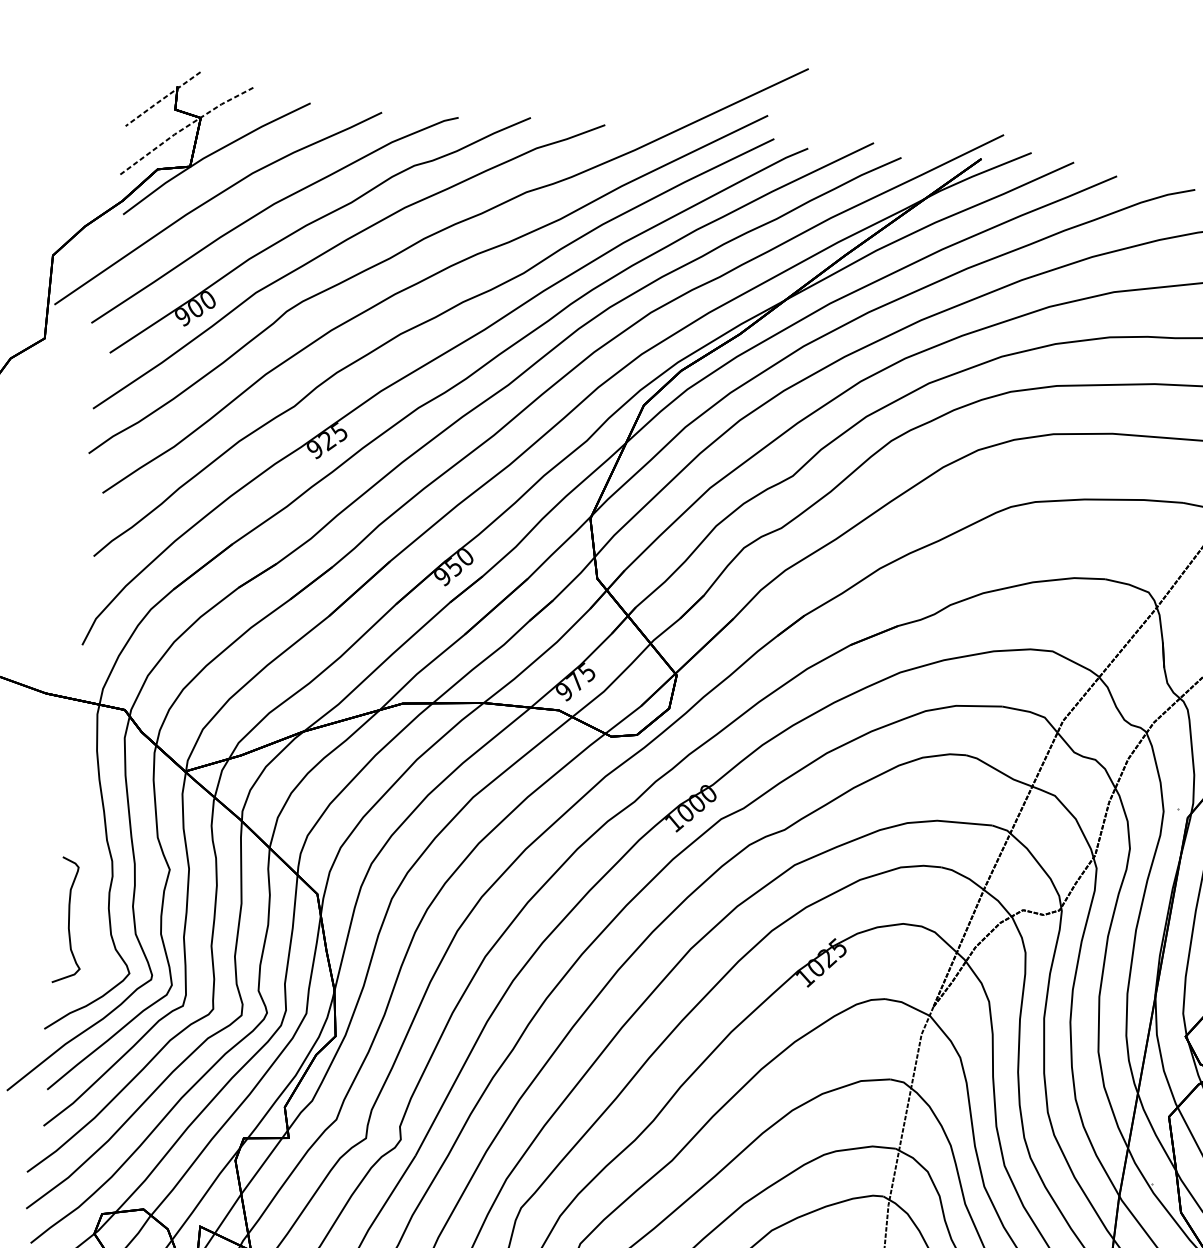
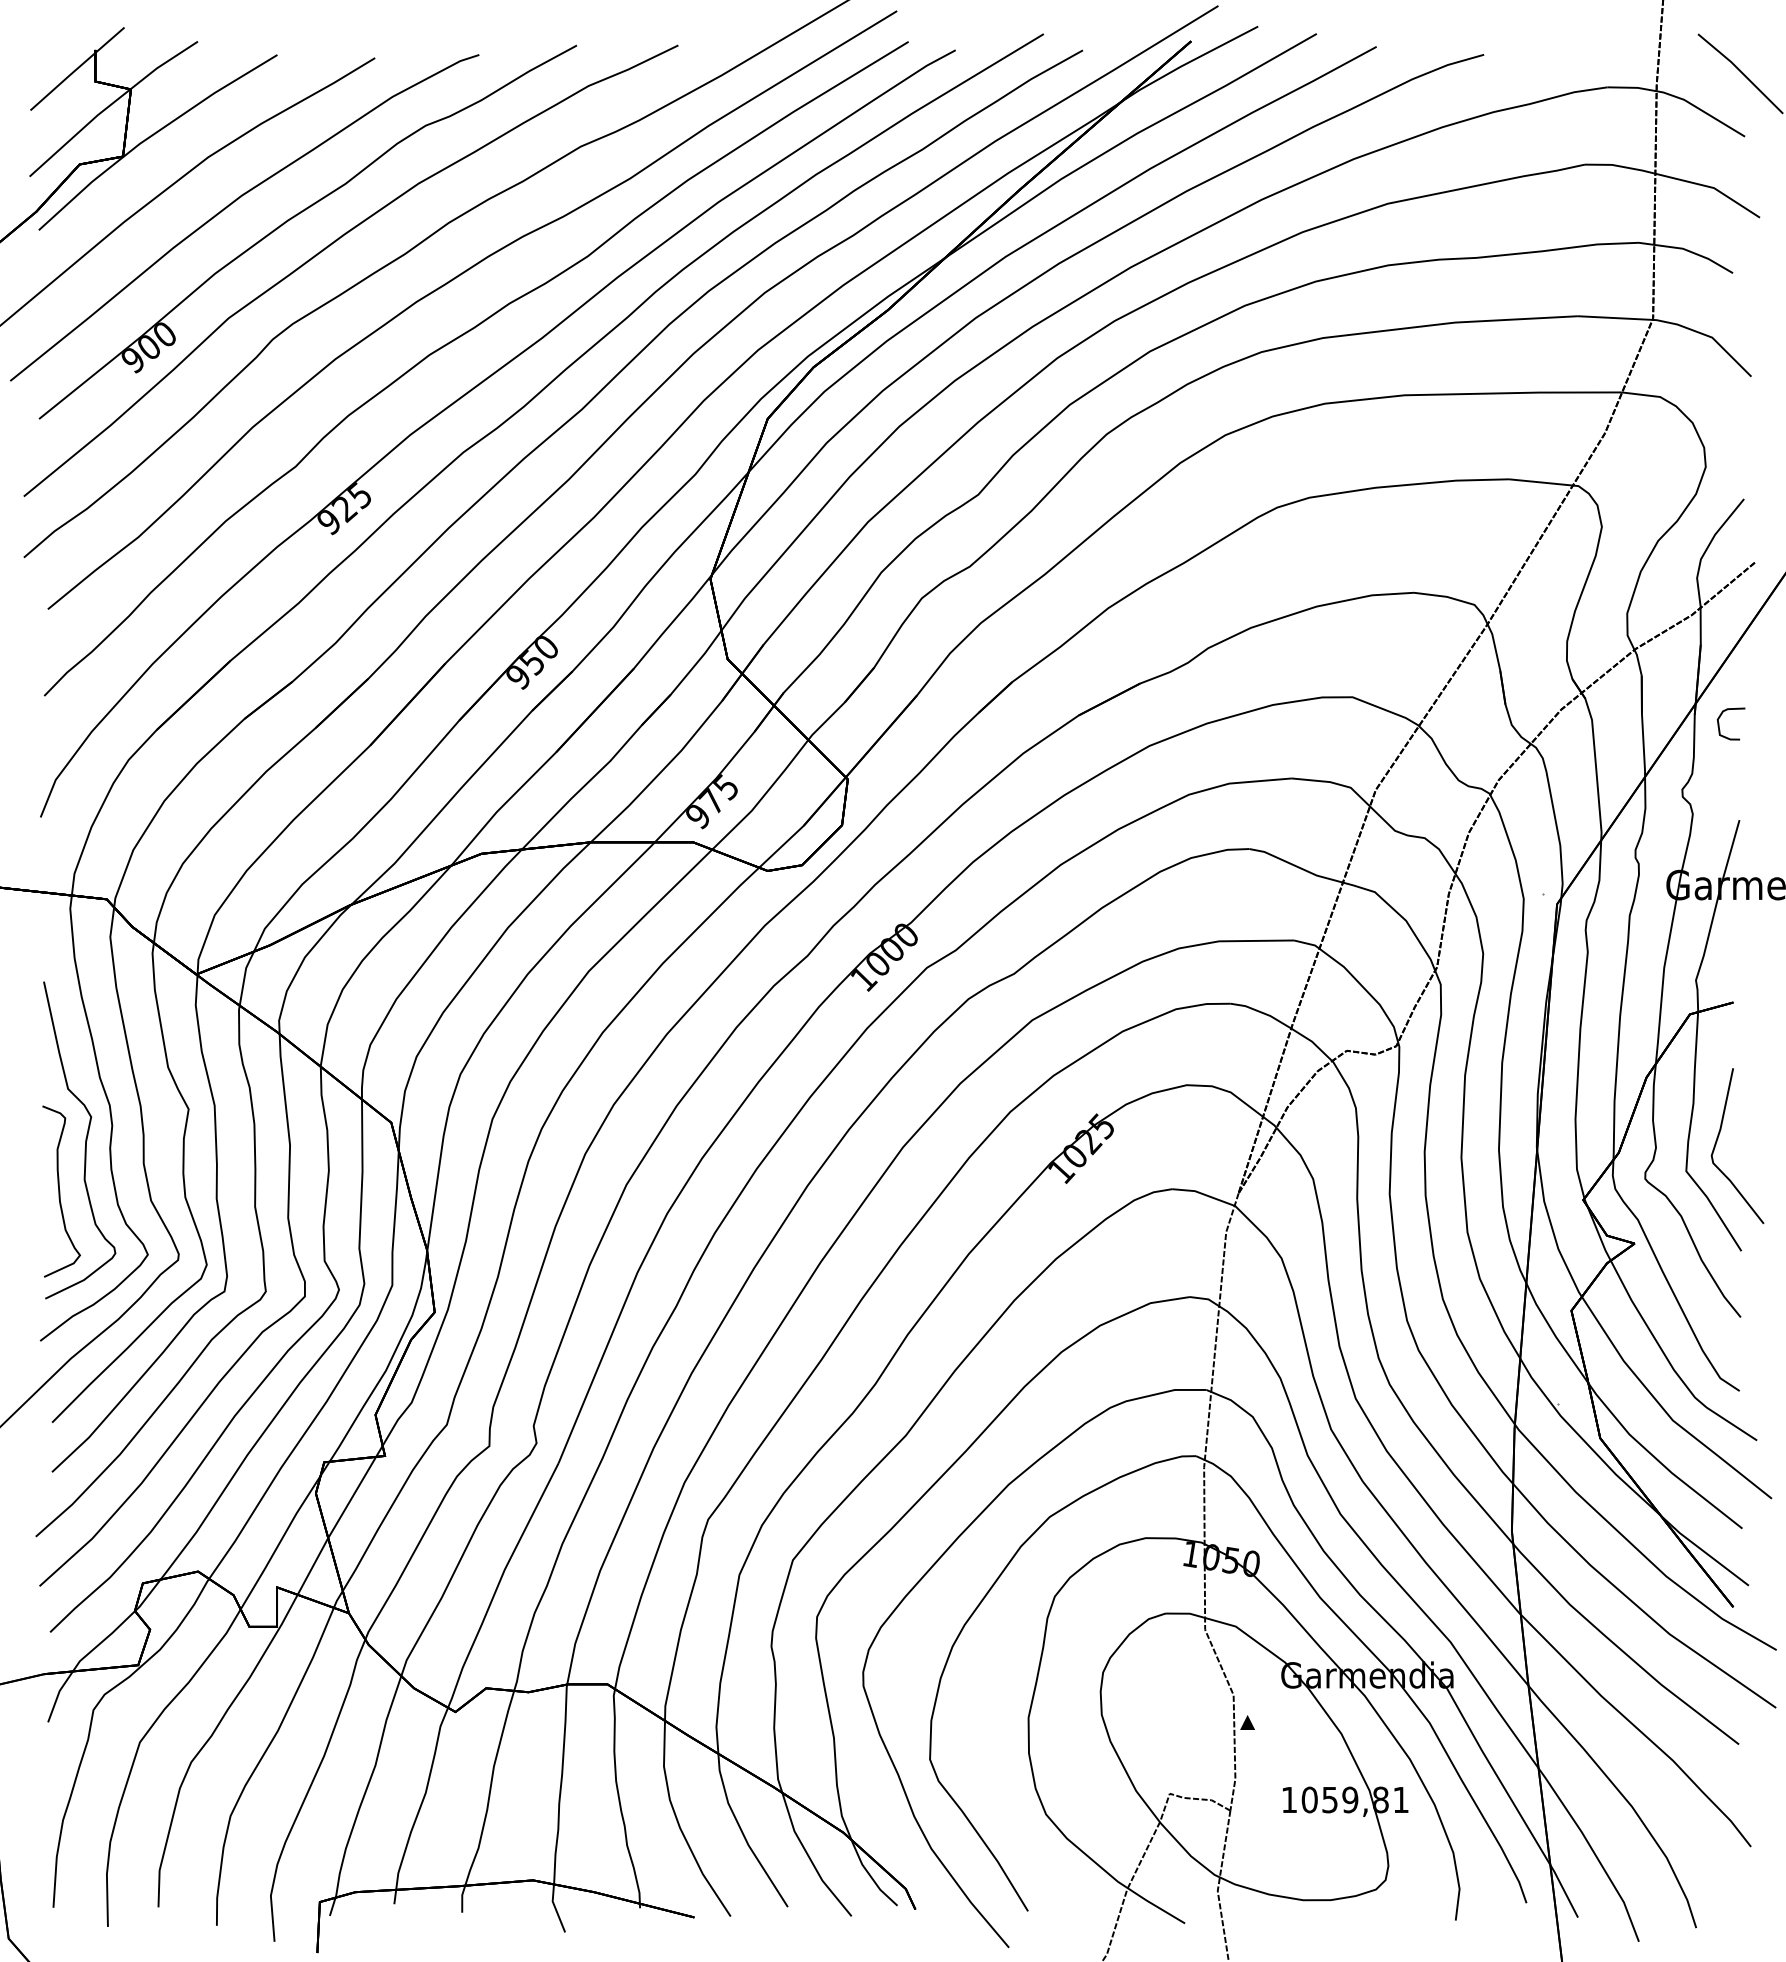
line: (162, 99) -> (76, 69), dashed -> solid
line: (184, 128) -> (110, 105), dashed -> solid
curve: (91, 885) -> (85, 1140), added

